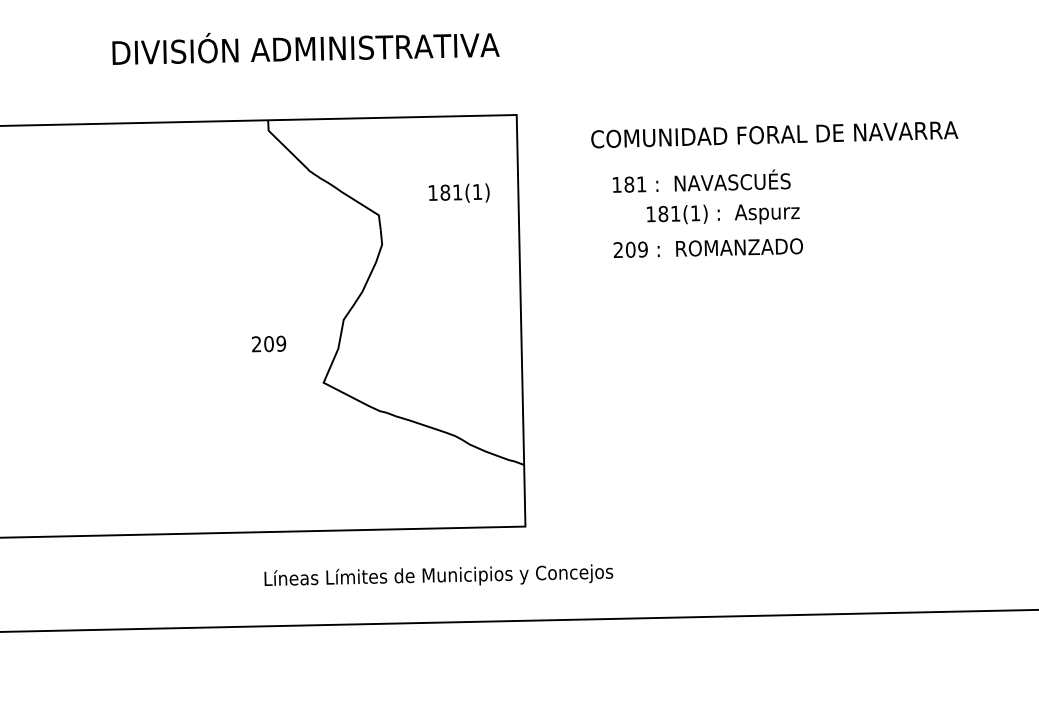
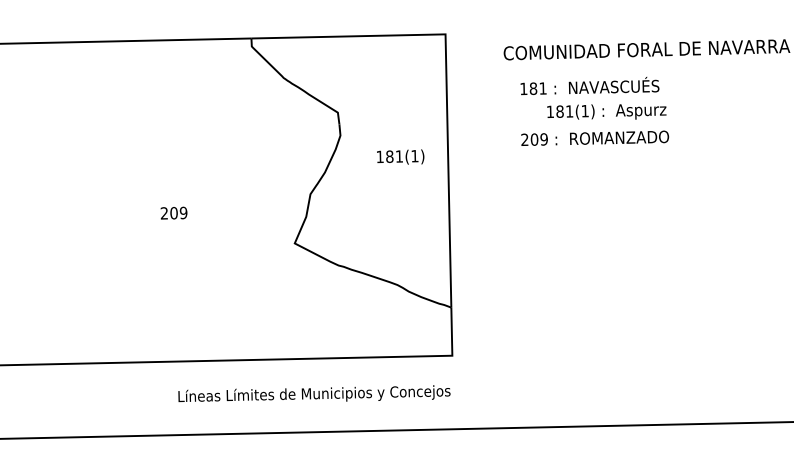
text: (458, 192) -> (400, 156), moved
text: (269, 343) -> (174, 212), moved
text: (438, 574) -> (314, 393), moved

